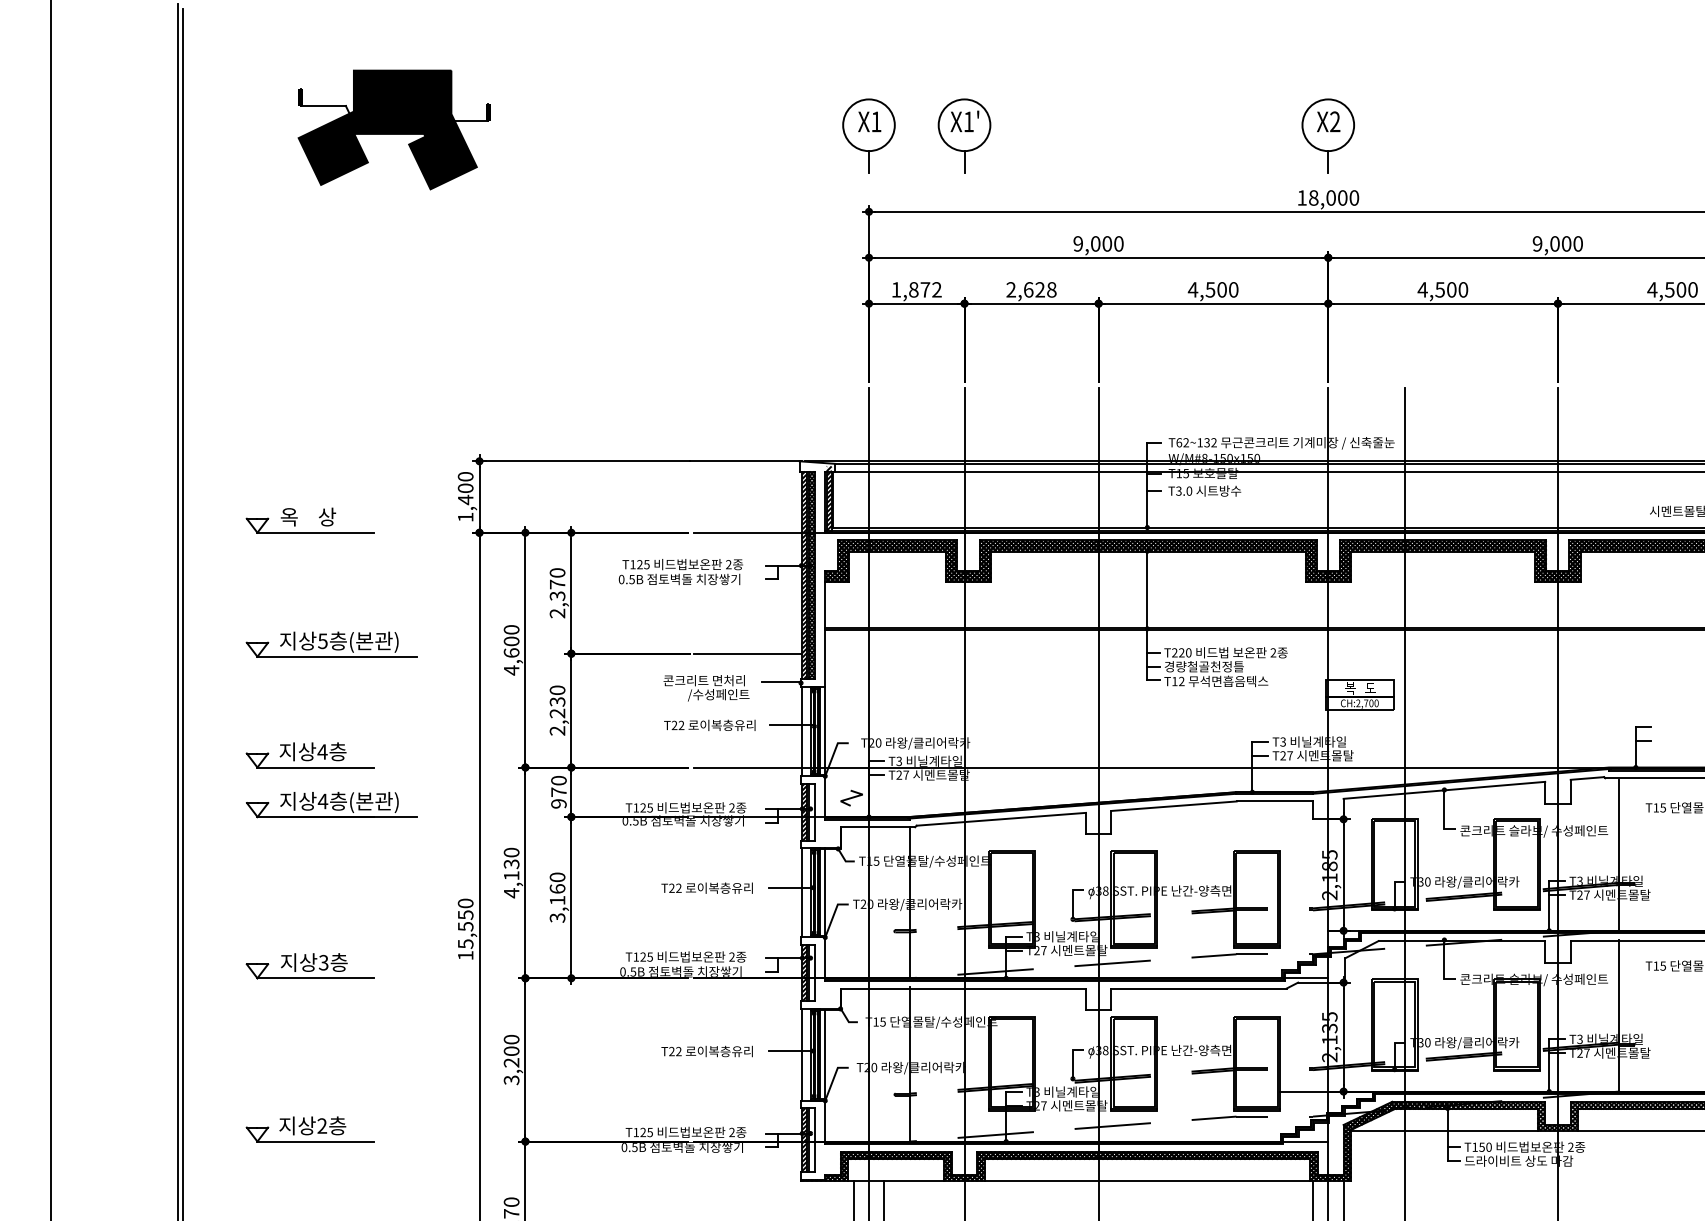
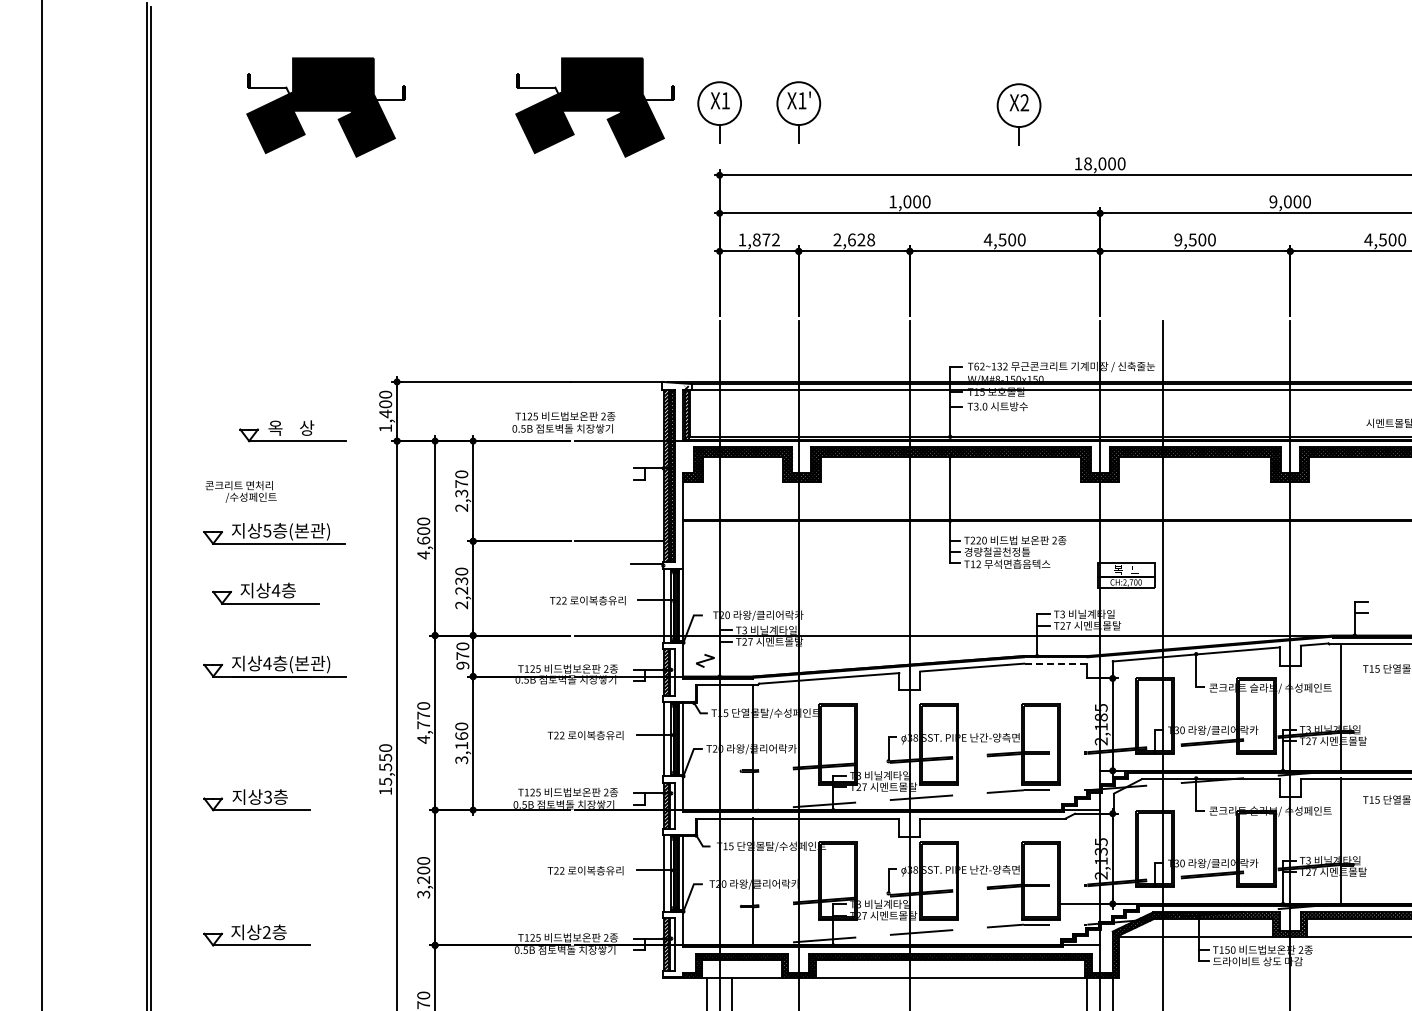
part: (717, 129) -> (594, 107), added
part: (1327, 135) -> (1018, 114), moved
text: (1077, 243) -> (892, 201), 9,000 -> 1,000
text: (1422, 289) -> (1178, 239), 4,500 -> 9,500
part: (319, 517) -> (300, 428), moved
text: (680, 571) -> (563, 422), moved
text: (705, 687) -> (240, 491), moved
part: (309, 755) -> (265, 593), moved
line: (1274, 801) -> (1055, 663), solid -> dashed
text: (511, 870) -> (423, 720), 4,130 -> 4,770

